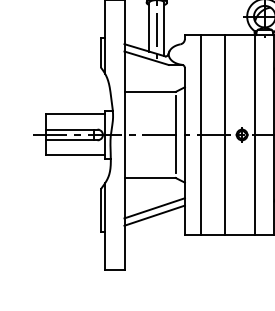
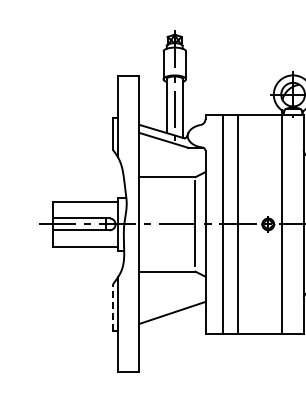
line: (225, 134) -> (238, 223), moved
line: (154, 207) -> (172, 304), removed
line: (101, 210) -> (113, 307), solid -> dashed

